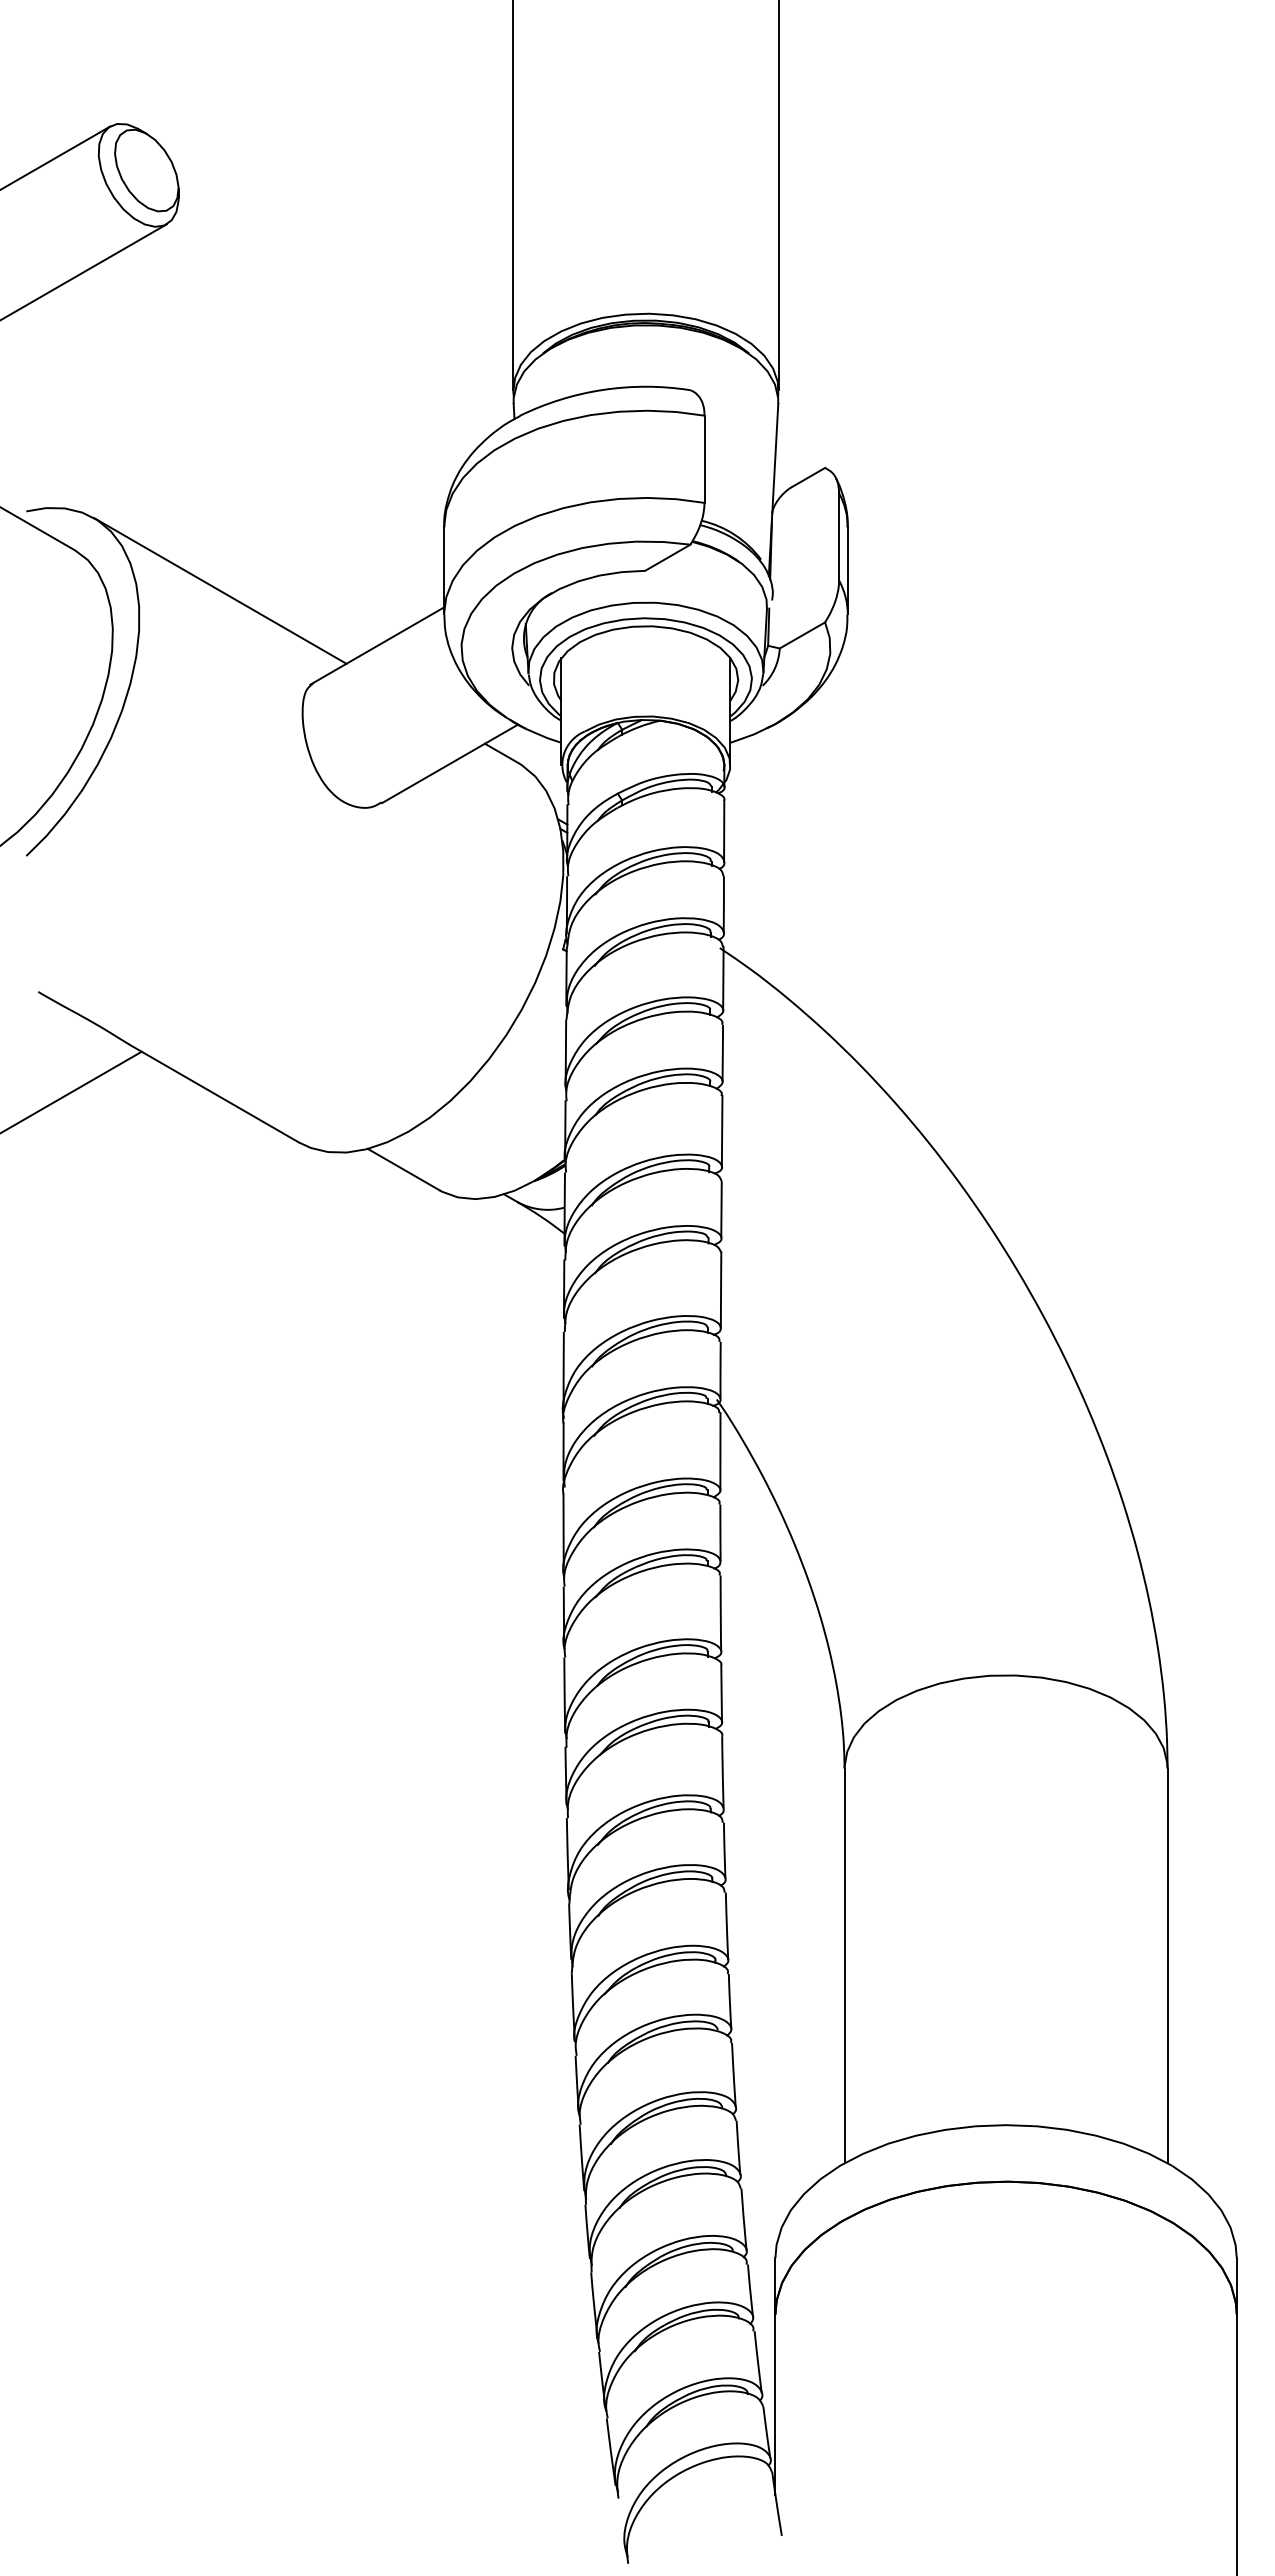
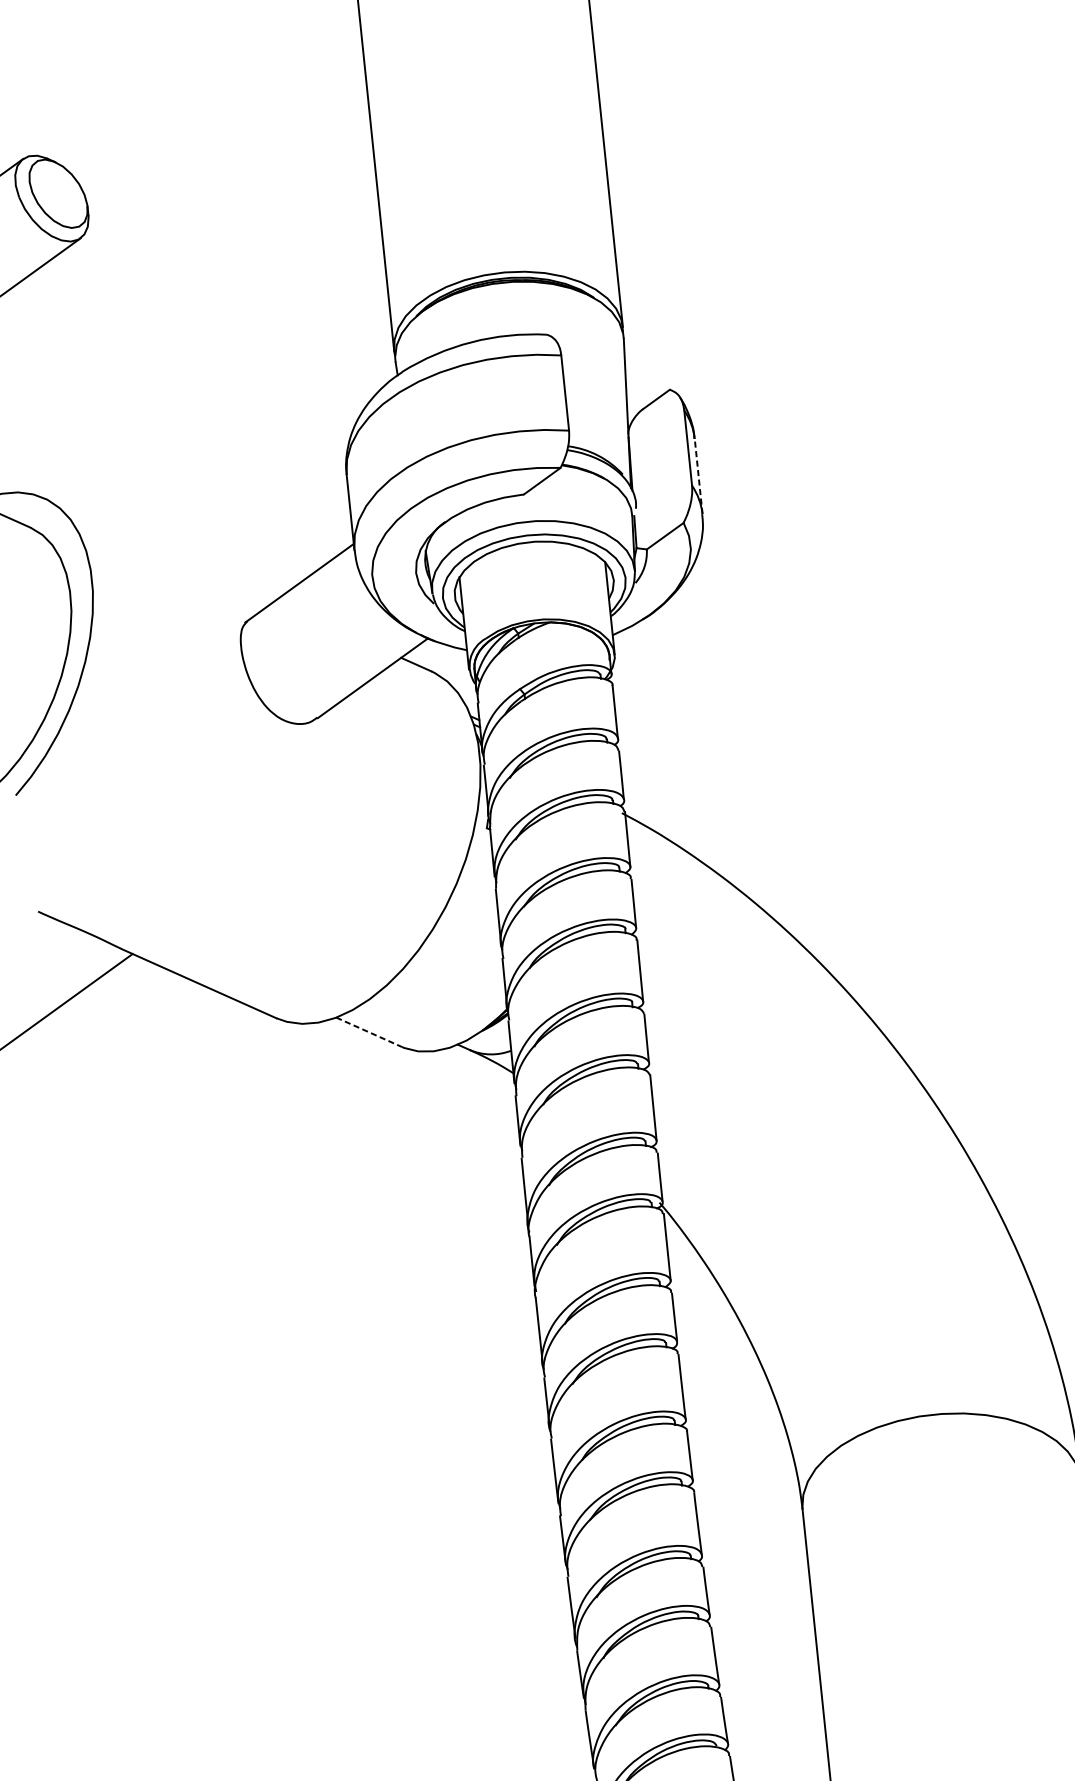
line: (847, 570) -> (698, 476), solid -> dashed
line: (220, 590) -> (159, 549), removed
line: (404, 1169) -> (369, 1032), solid -> dashed

